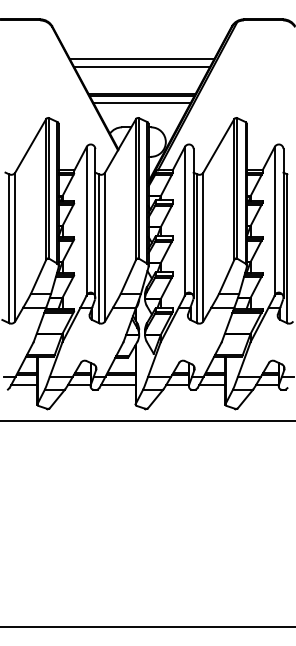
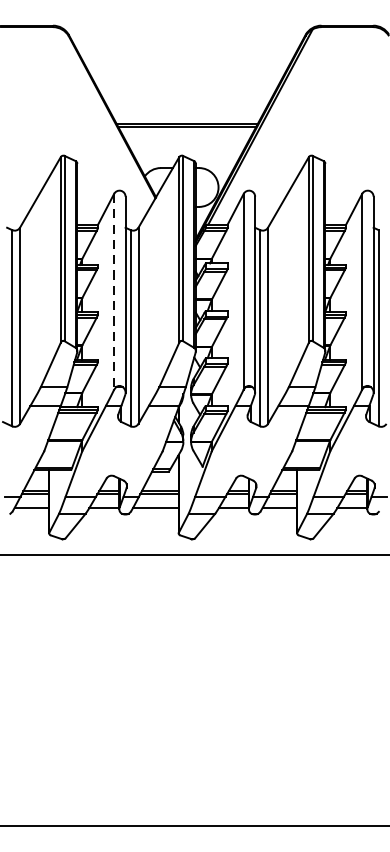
line: (141, 59) -> (186, 78), removed
line: (142, 67) -> (187, 89), removed
line: (141, 102) -> (186, 135), removed
line: (86, 221) -> (113, 292), solid -> dashed

